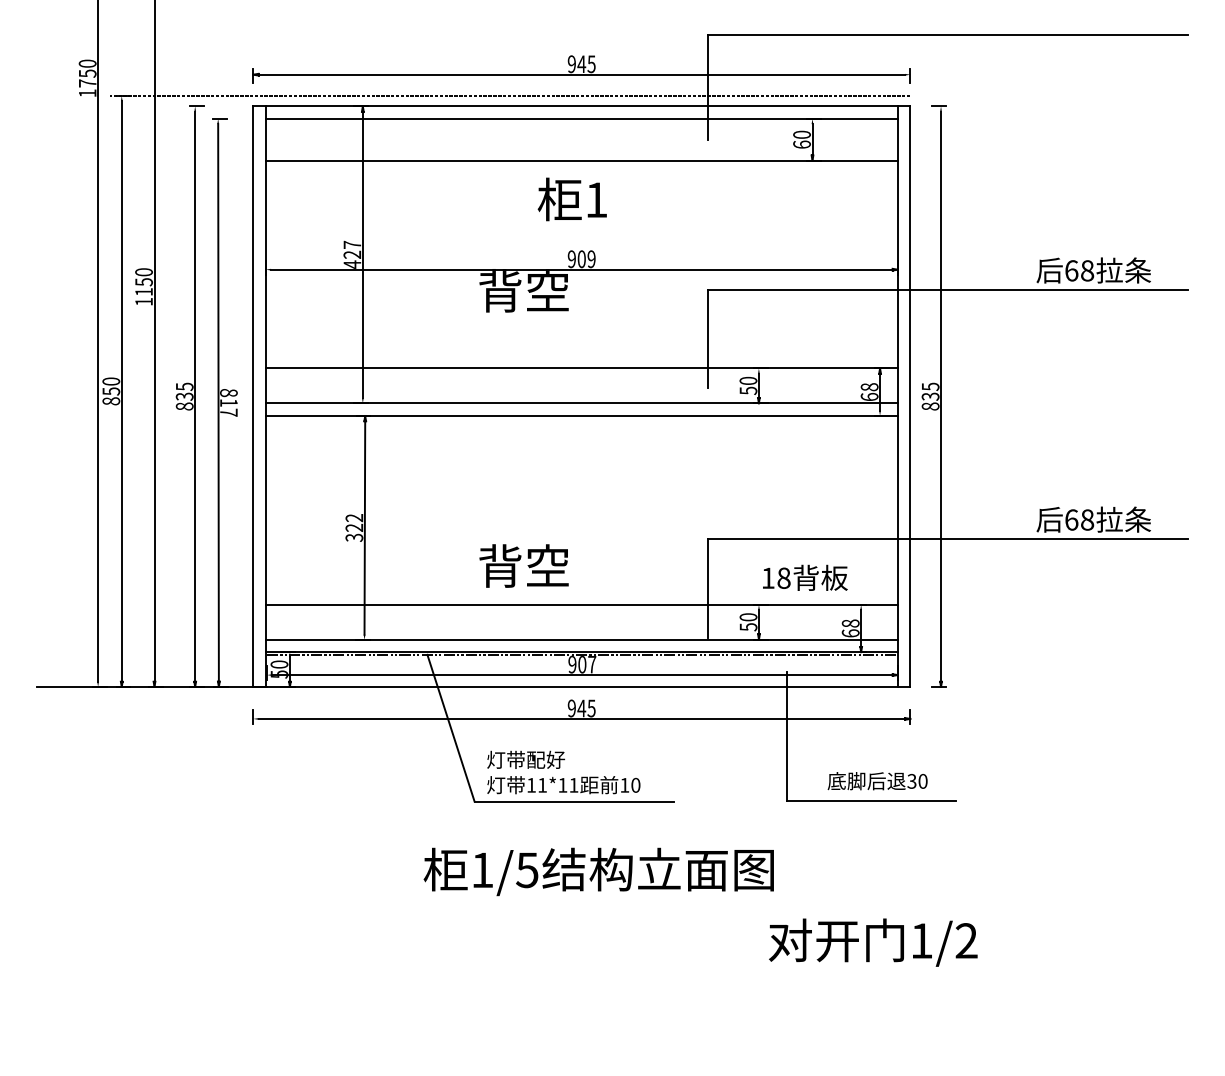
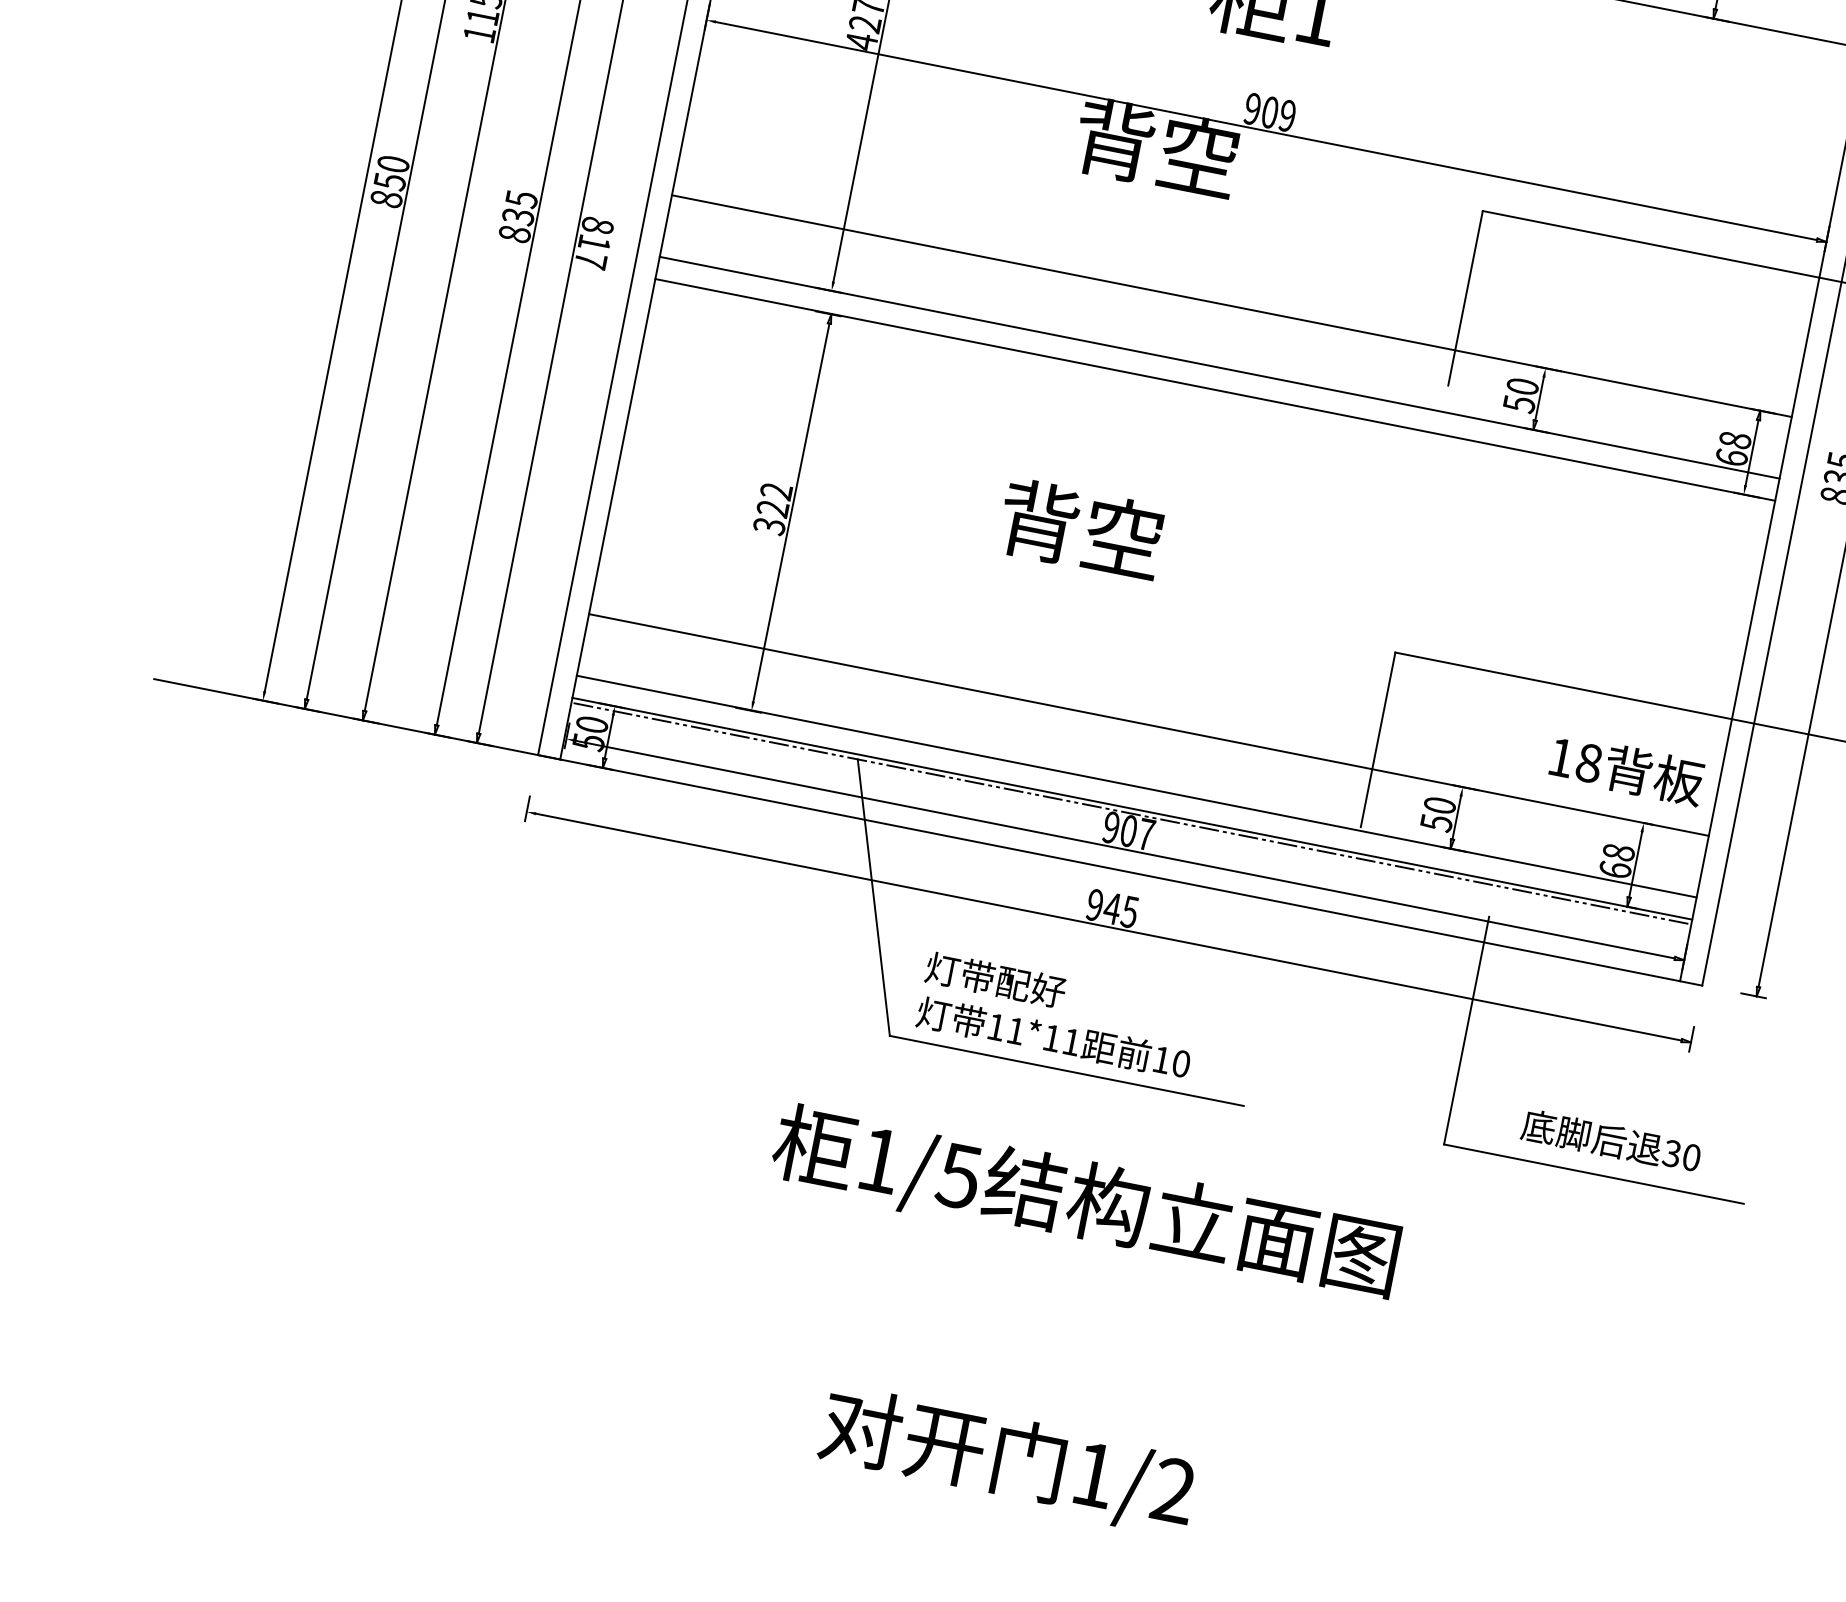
text: (523, 565) -> (1080, 528), moved
text: (805, 577) -> (1627, 769), moved
text: (873, 942) -> (1008, 1460), moved

